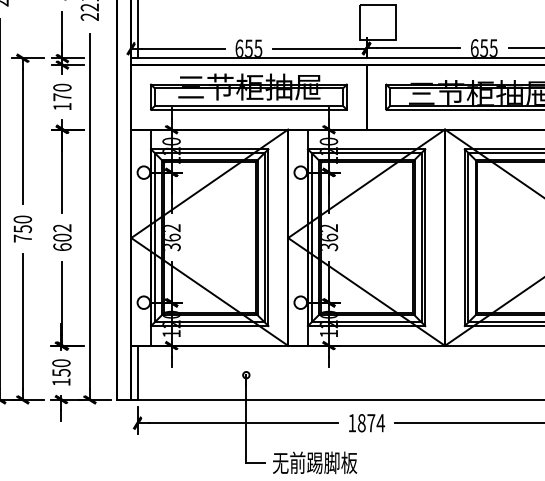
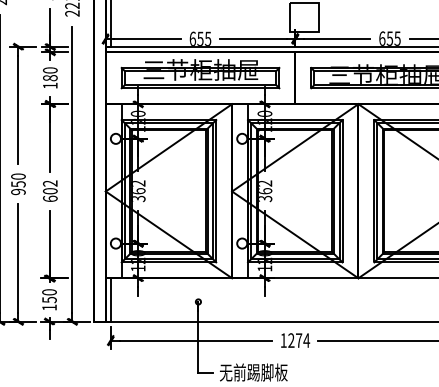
text: (62, 97) -> (50, 78), 170 -> 180
text: (22, 238) -> (18, 191), 750 -> 950
text: (361, 423) -> (291, 340), 1874 -> 1274

